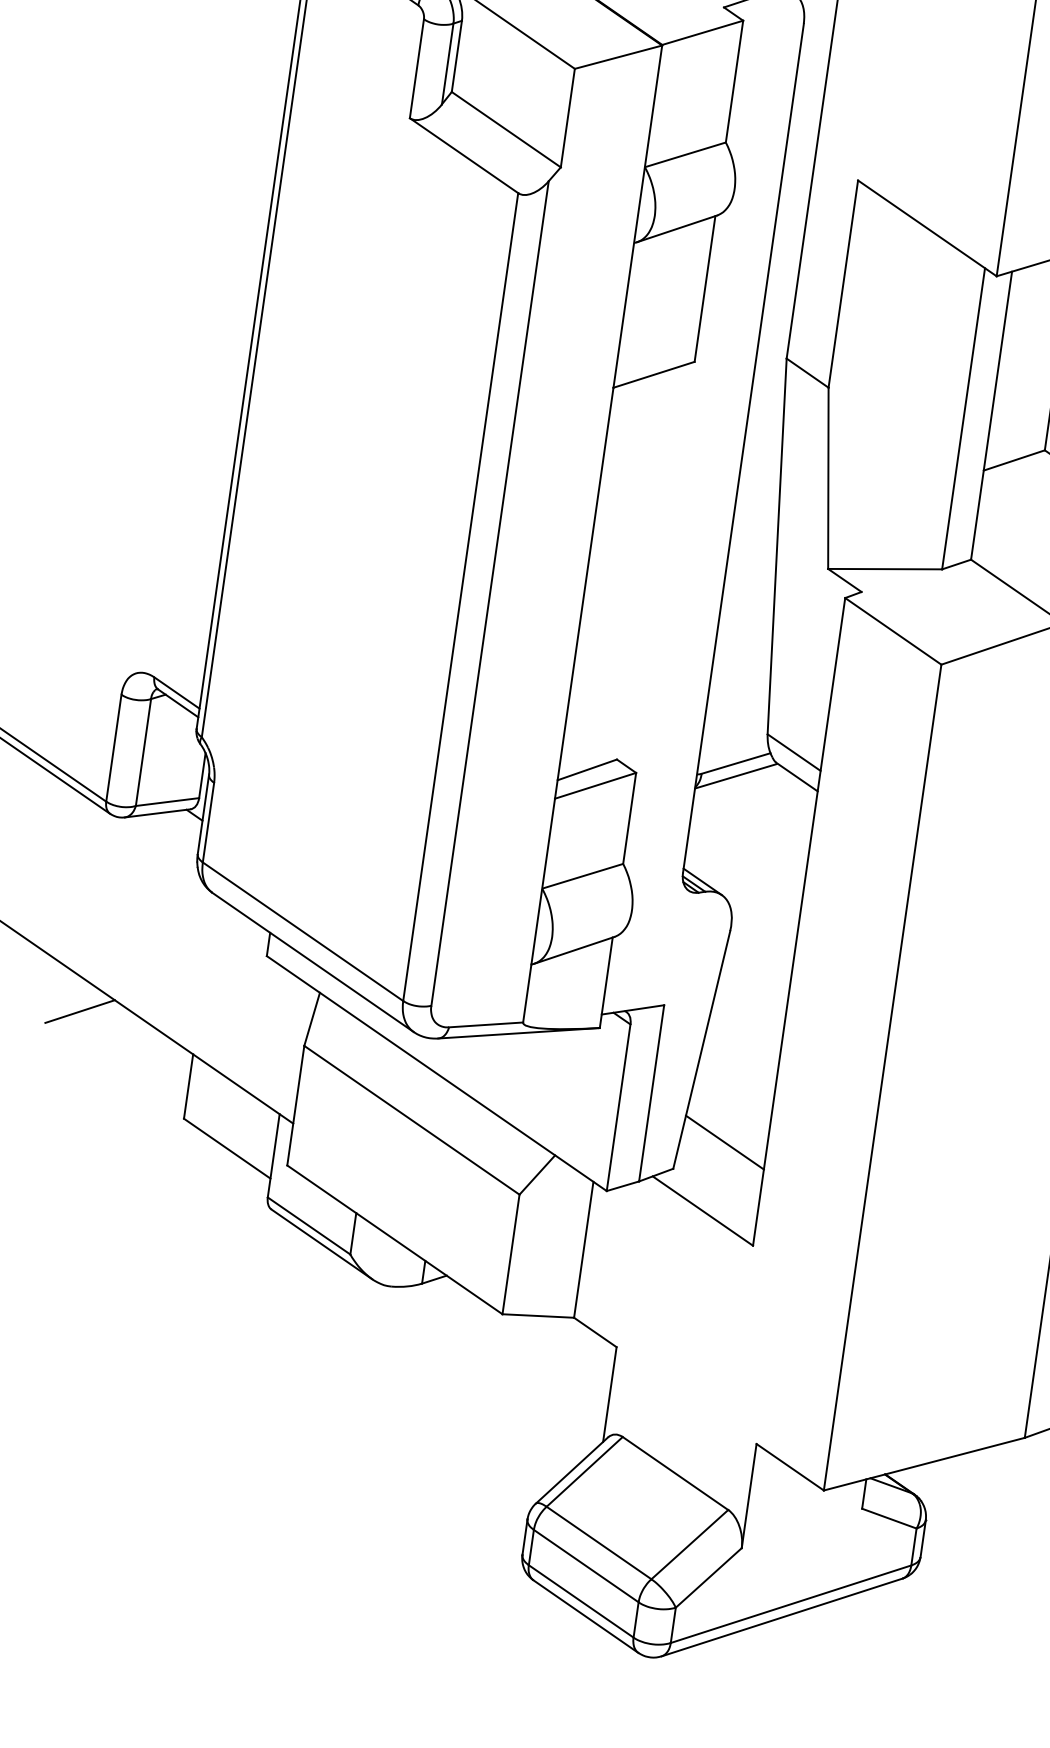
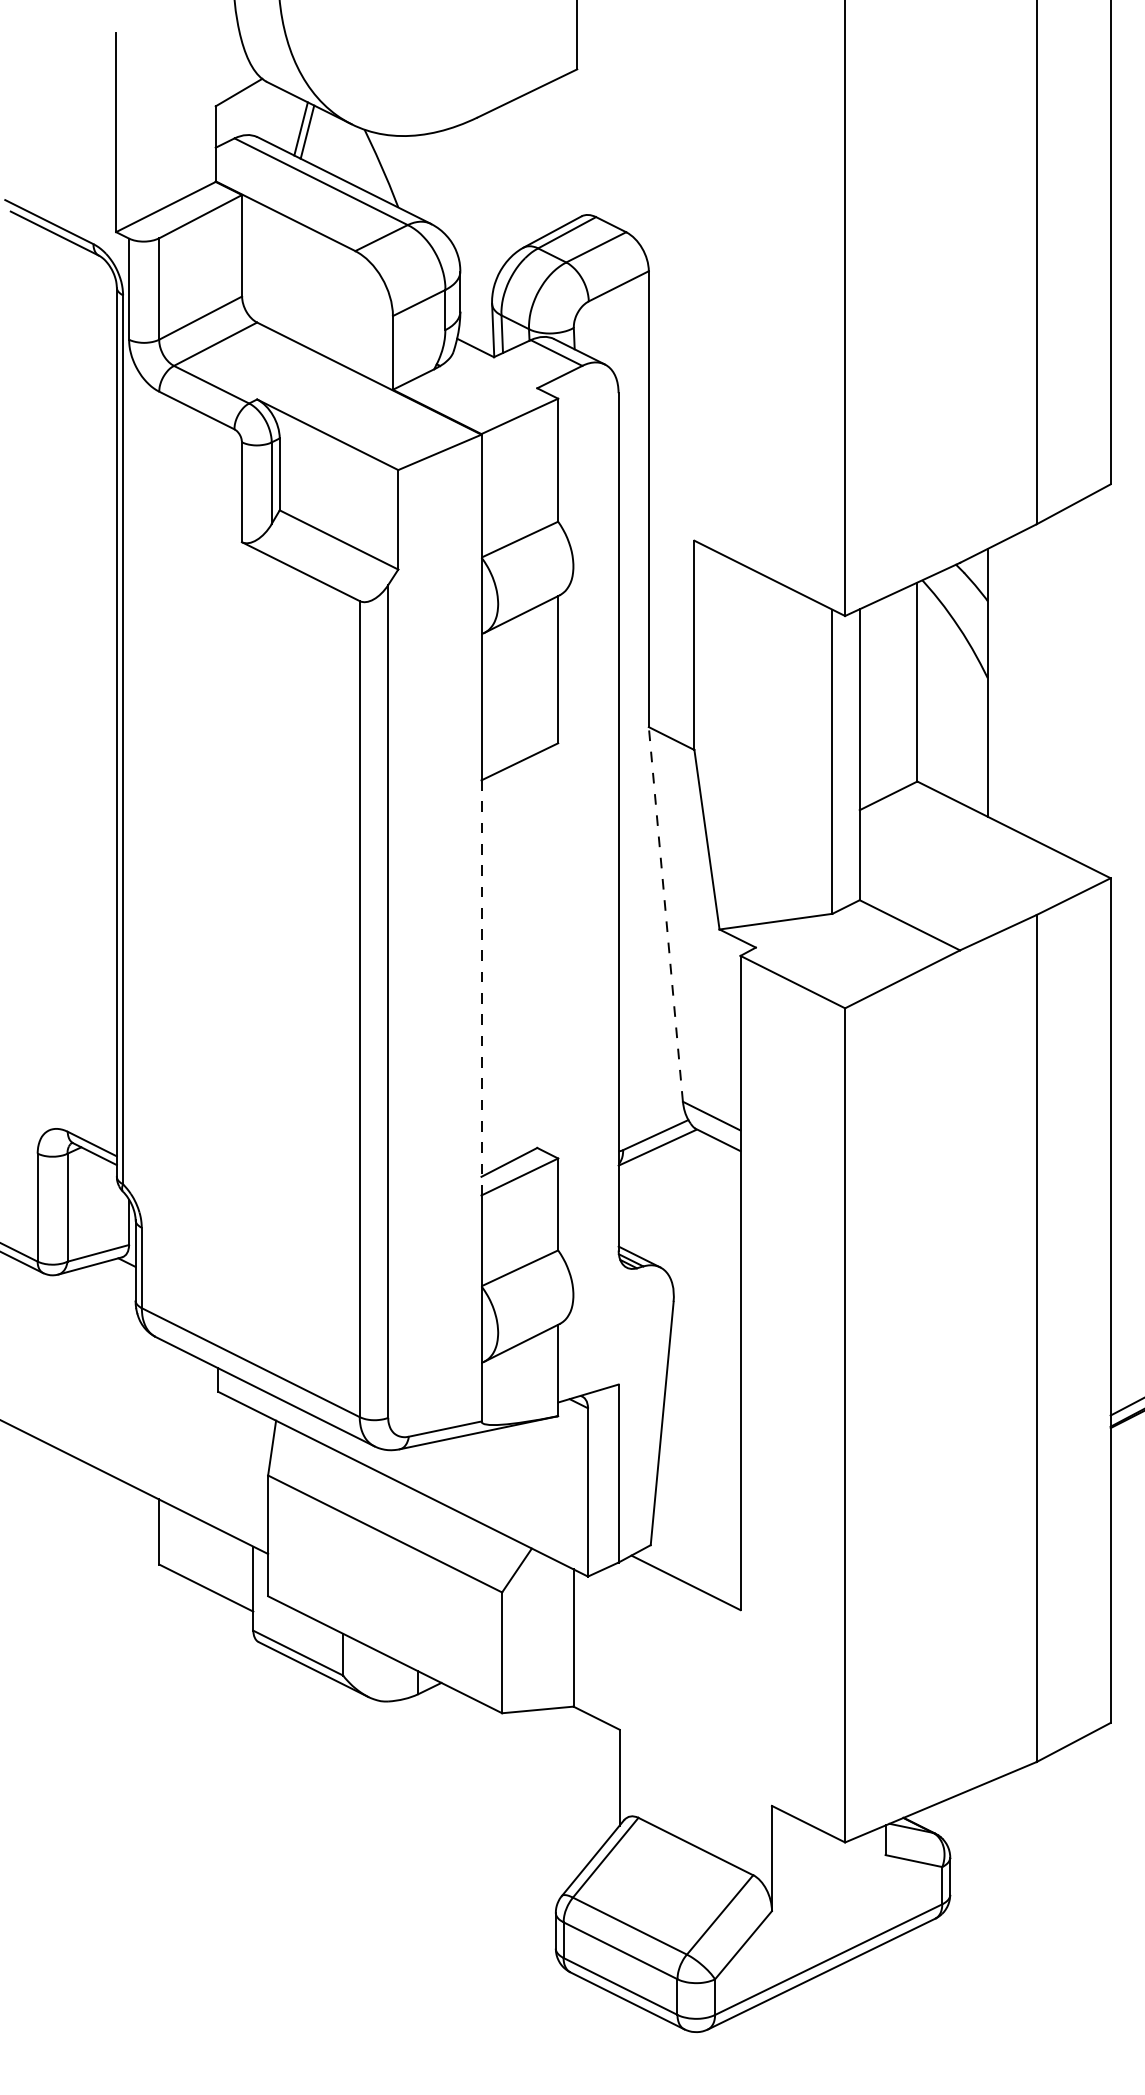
line: (776, 545) -> (665, 913), solid -> dashed
line: (584, 592) -> (481, 987), solid -> dashed
line: (80, 1010) -> (41, 1472), removed
line: (724, 1142) -> (697, 1511), removed

